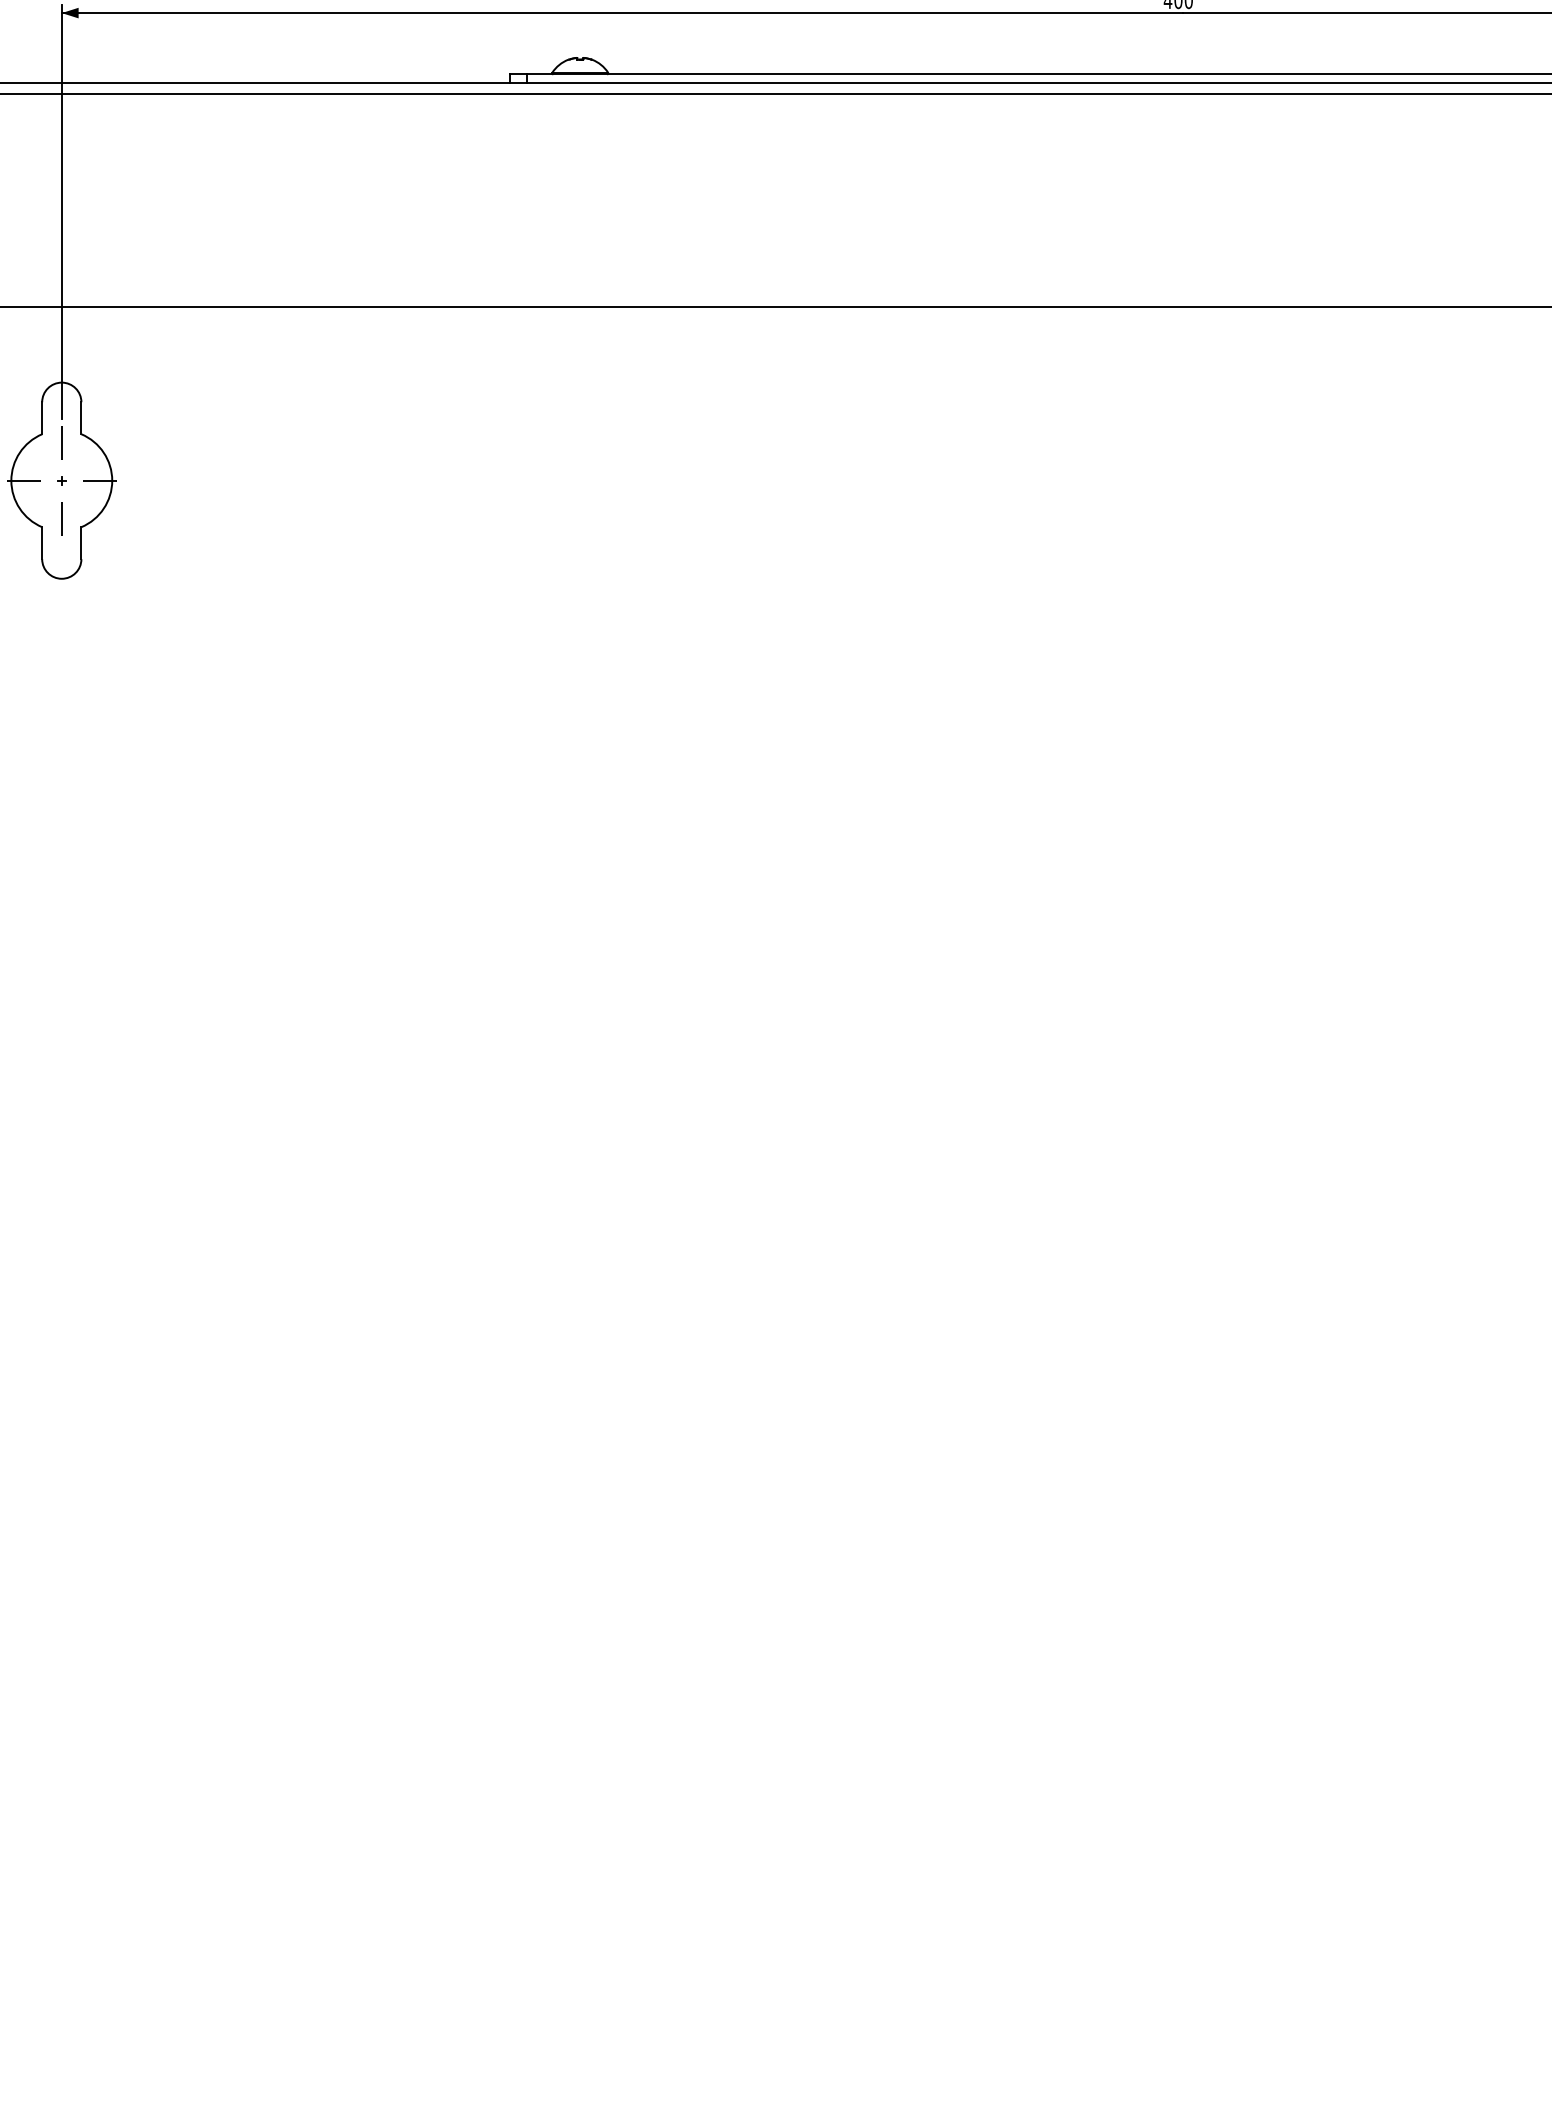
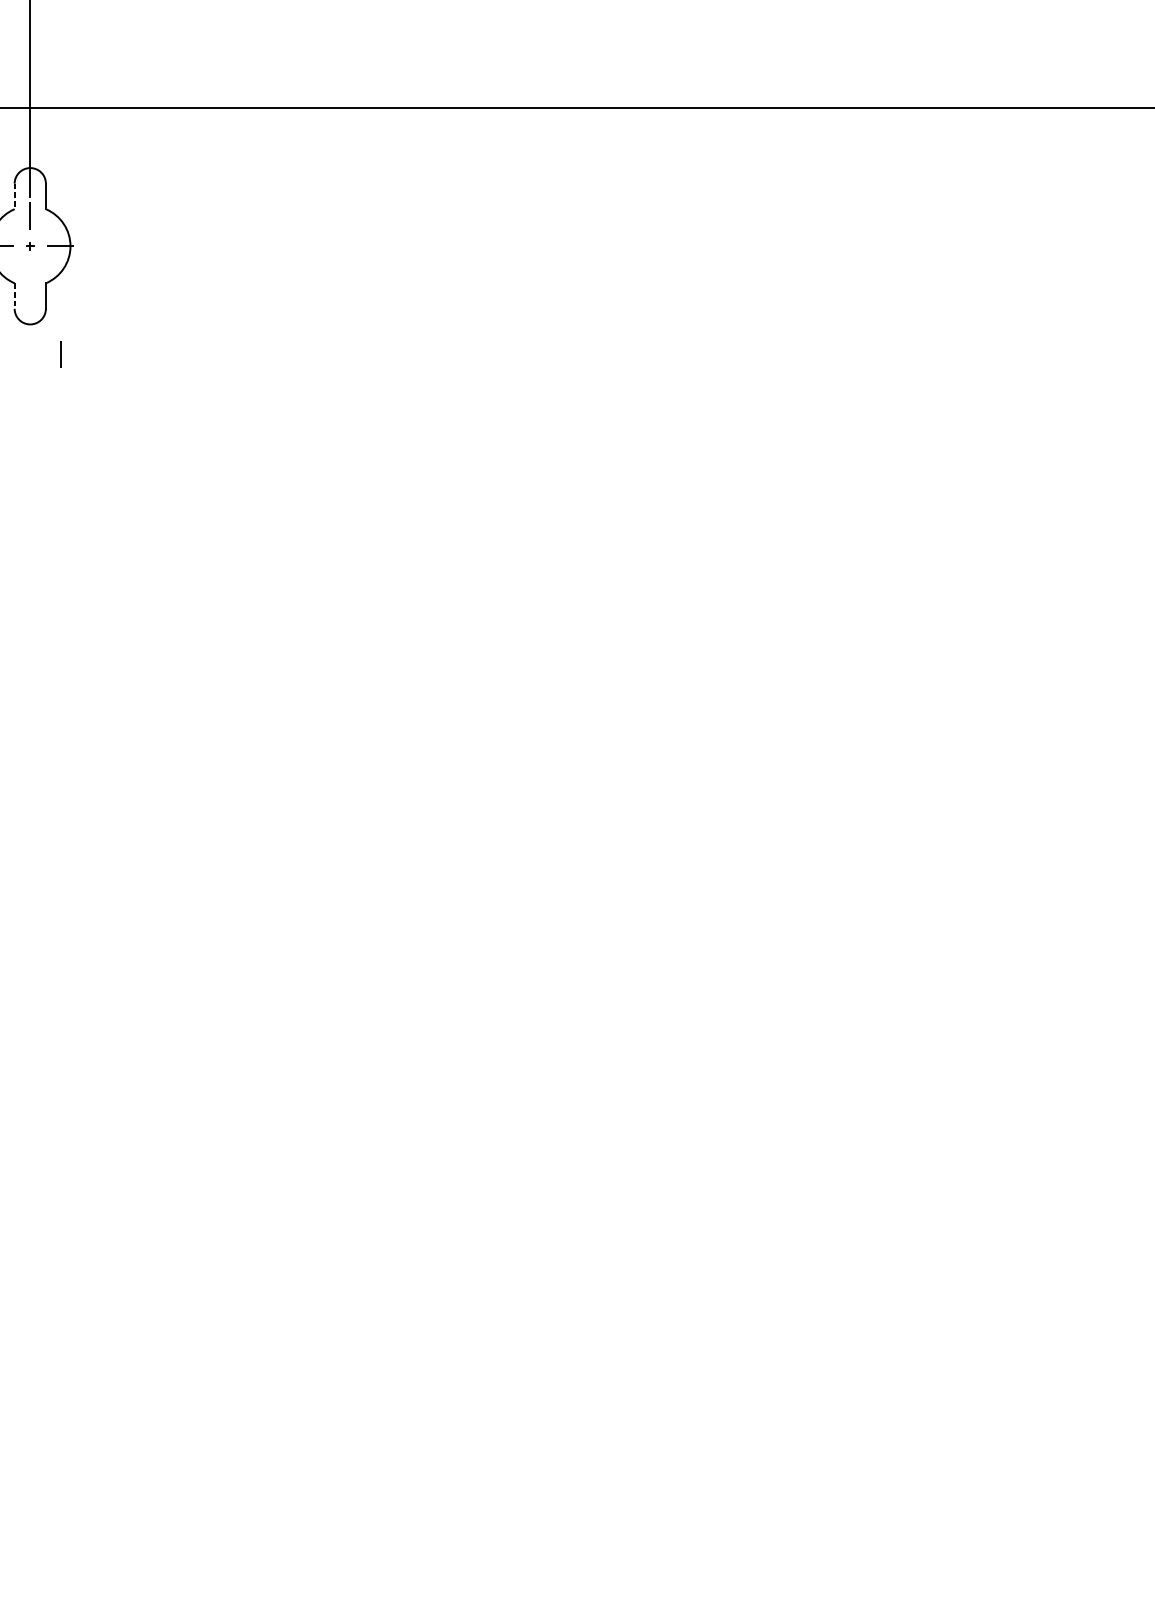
line: (42, 418) -> (14, 196), solid -> dashed
line: (61, 518) -> (60, 354), moved
line: (42, 543) -> (14, 296), solid -> dashed

